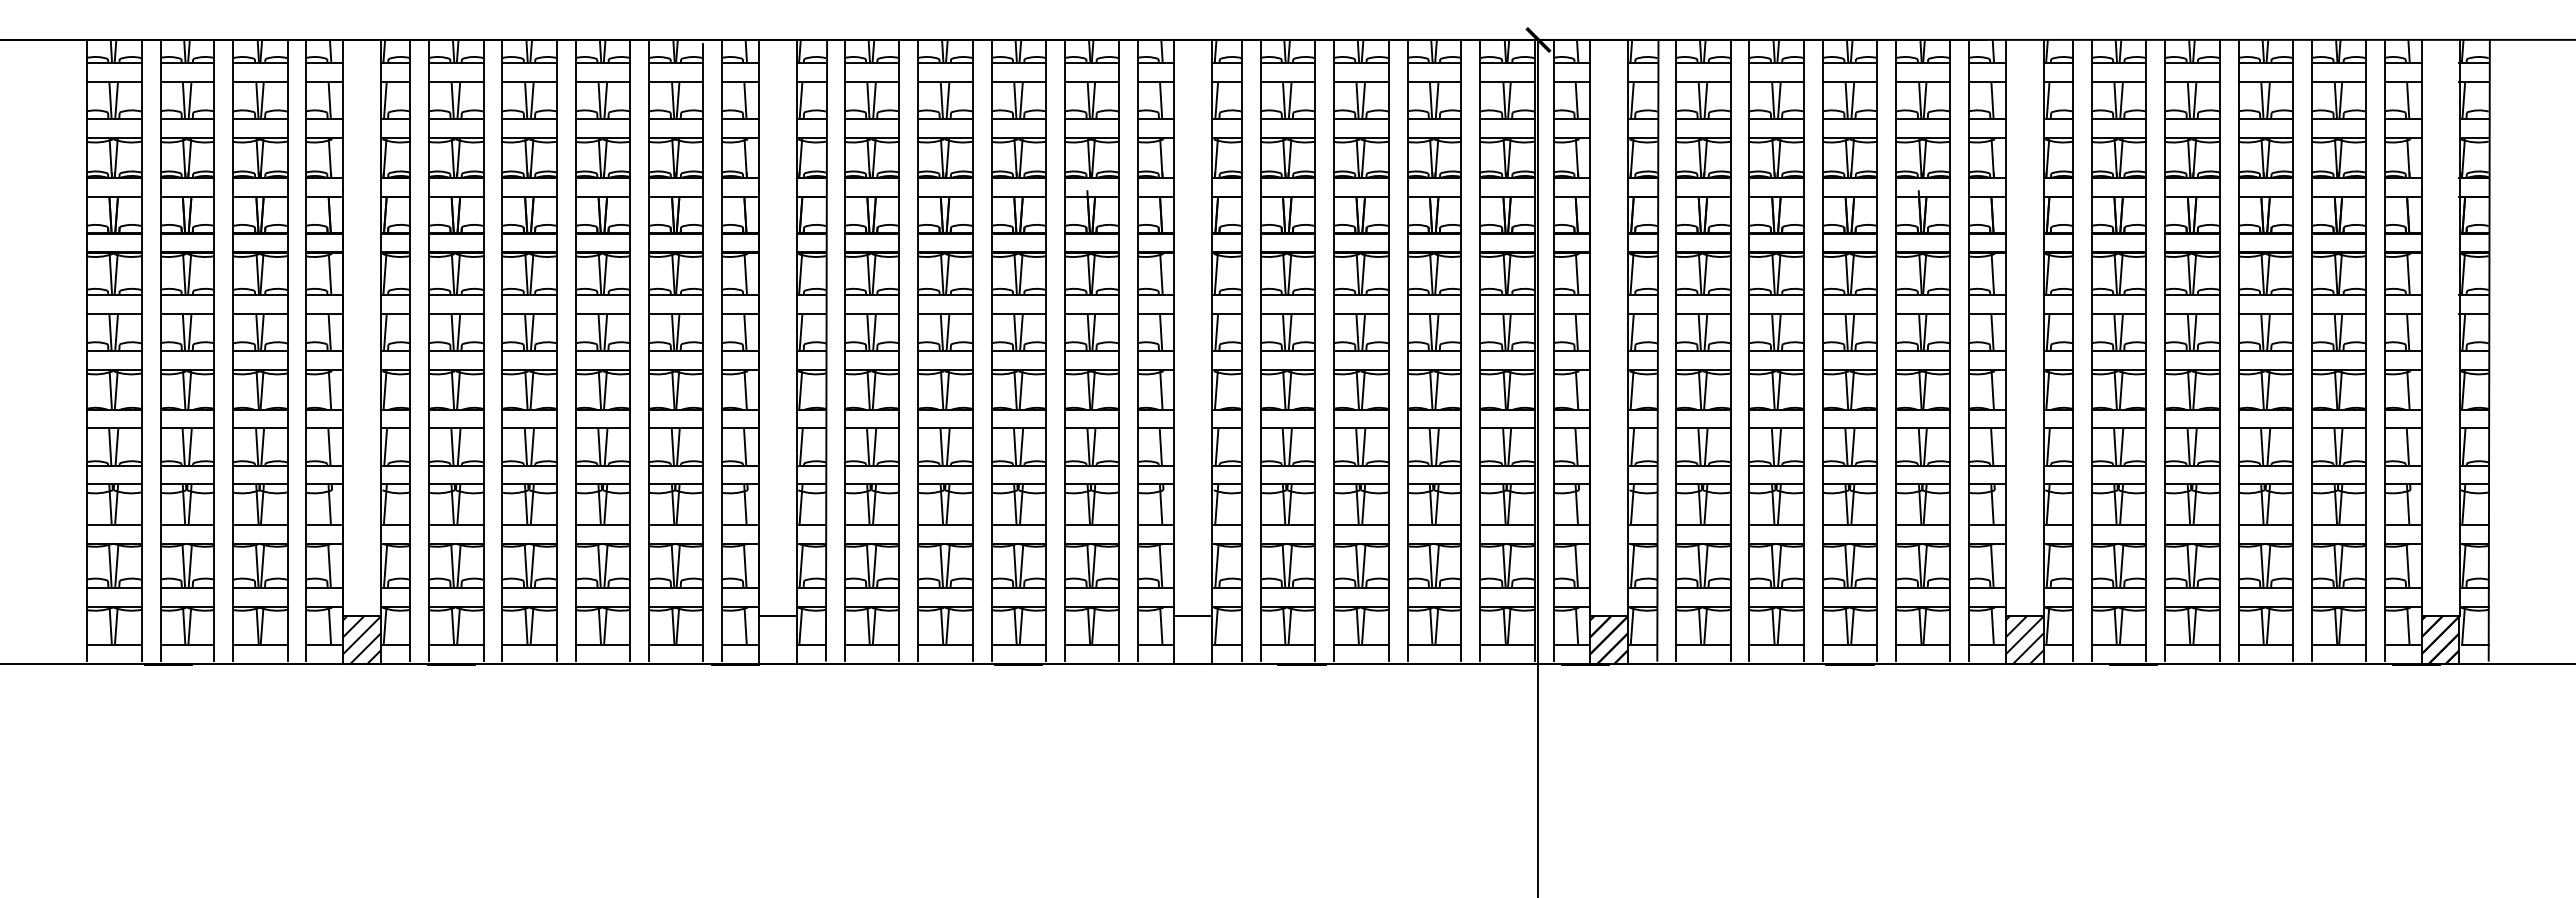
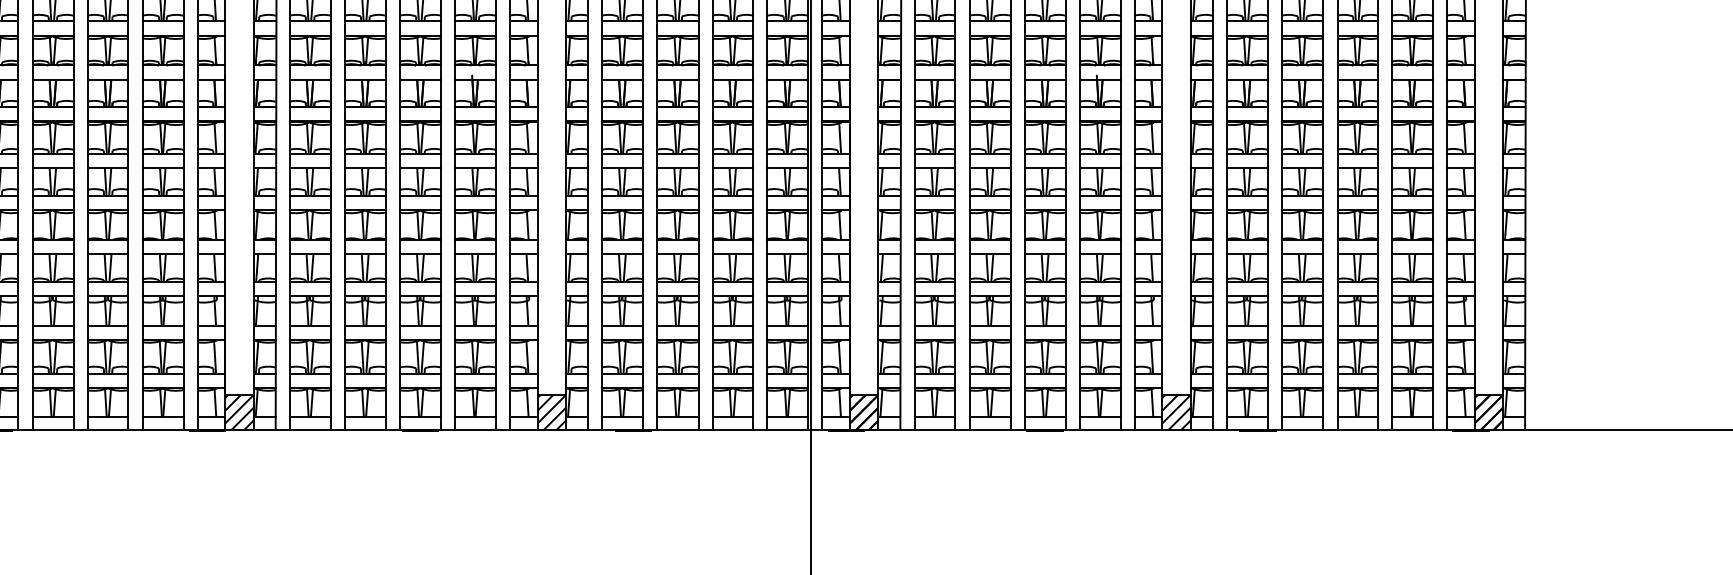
hatch: (777, 639) -> (239, 412), added
hatch: (1193, 639) -> (551, 412), added

